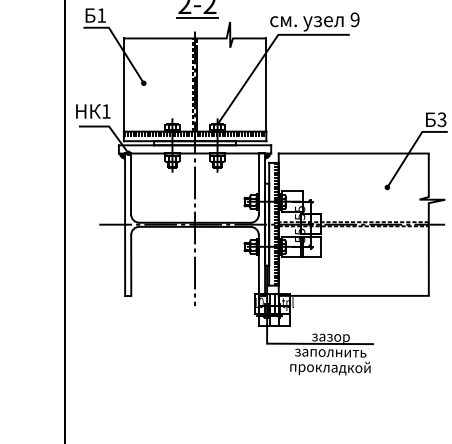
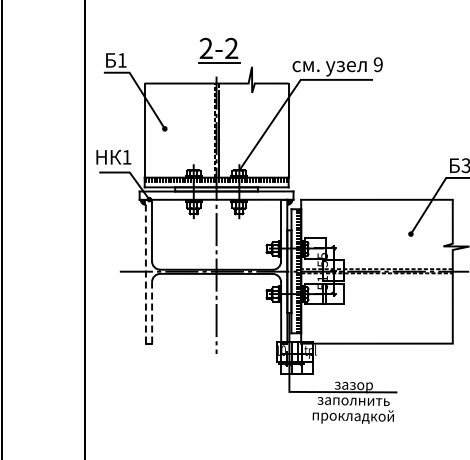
line: (124, 224) -> (145, 271), solid -> dashed
text: (299, 231) -> (322, 278), 55 -> 51
line: (131, 265) -> (152, 312), solid -> dashed

